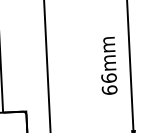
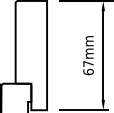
text: (109, 77) -> (88, 63), 66mm -> 67mm

